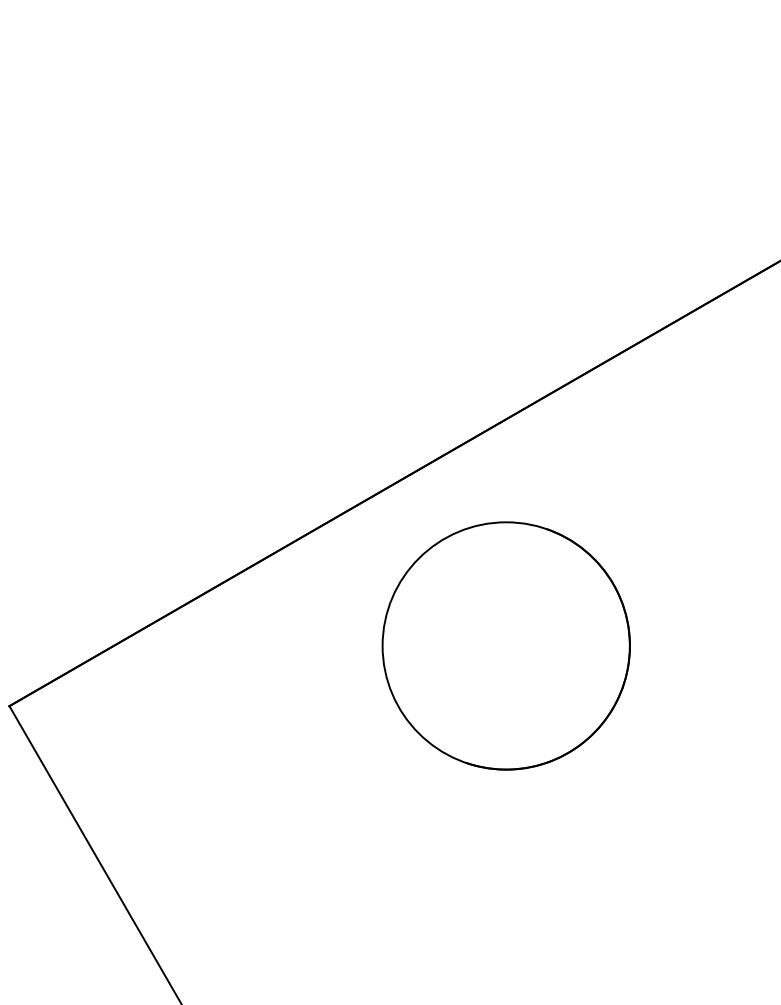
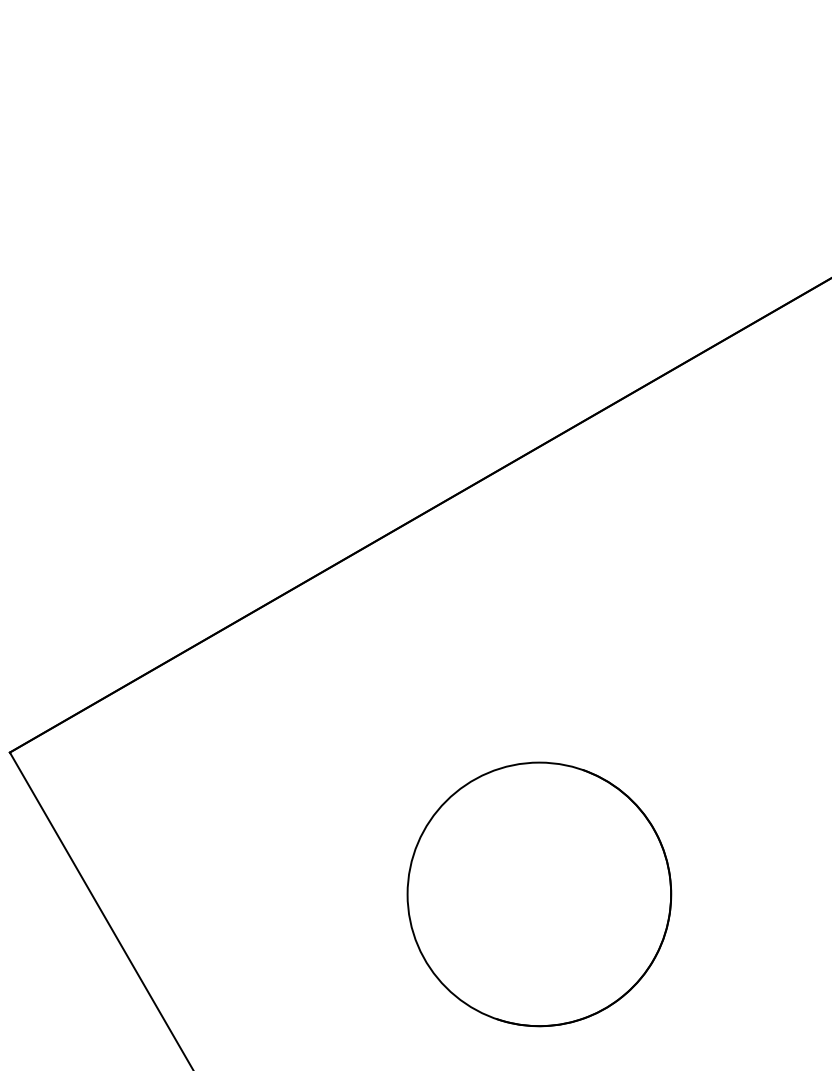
part: (506, 646) -> (539, 894), moved

